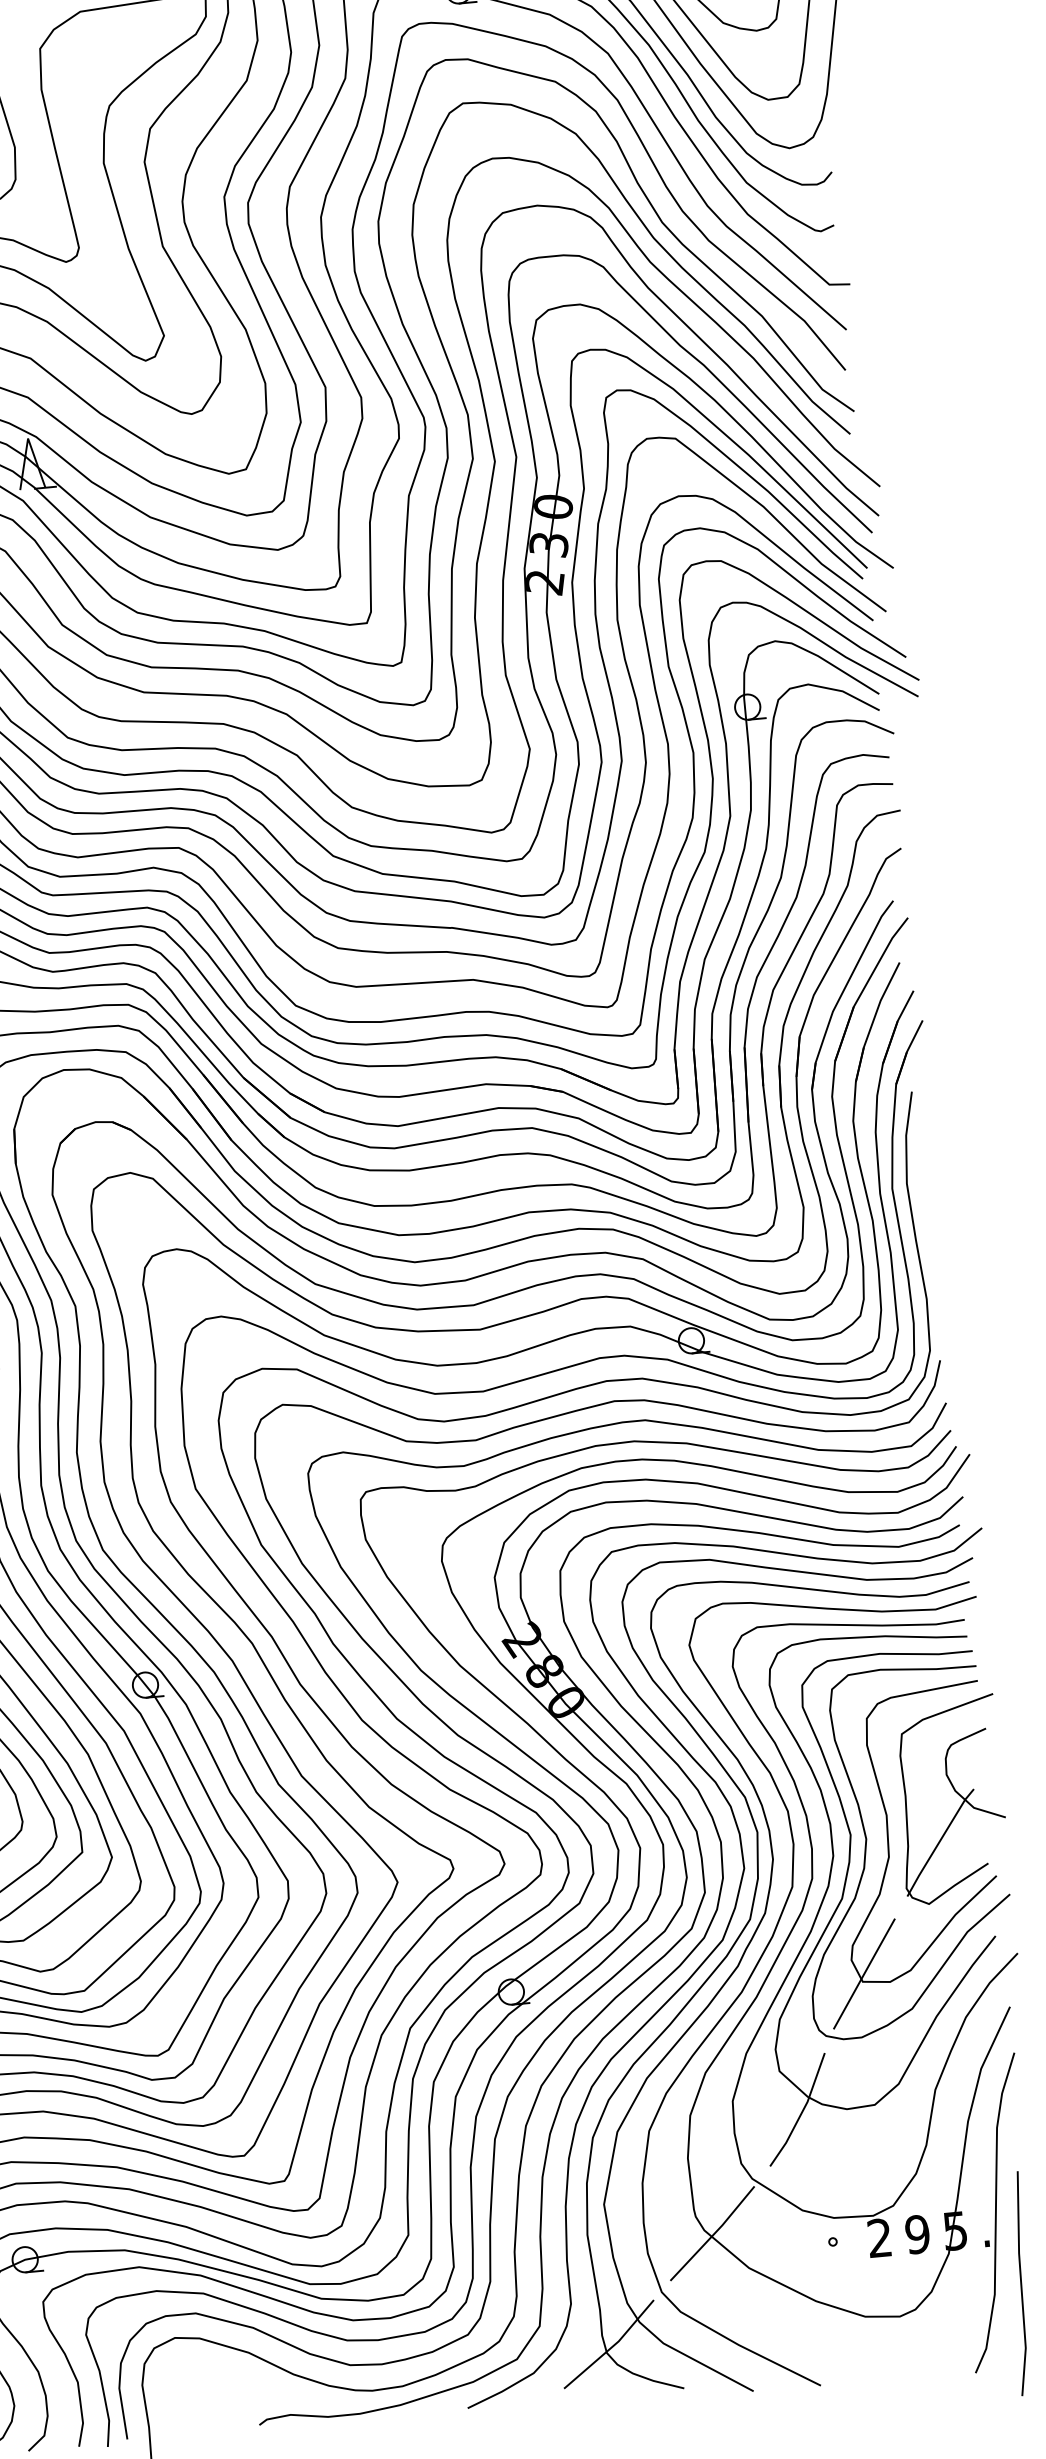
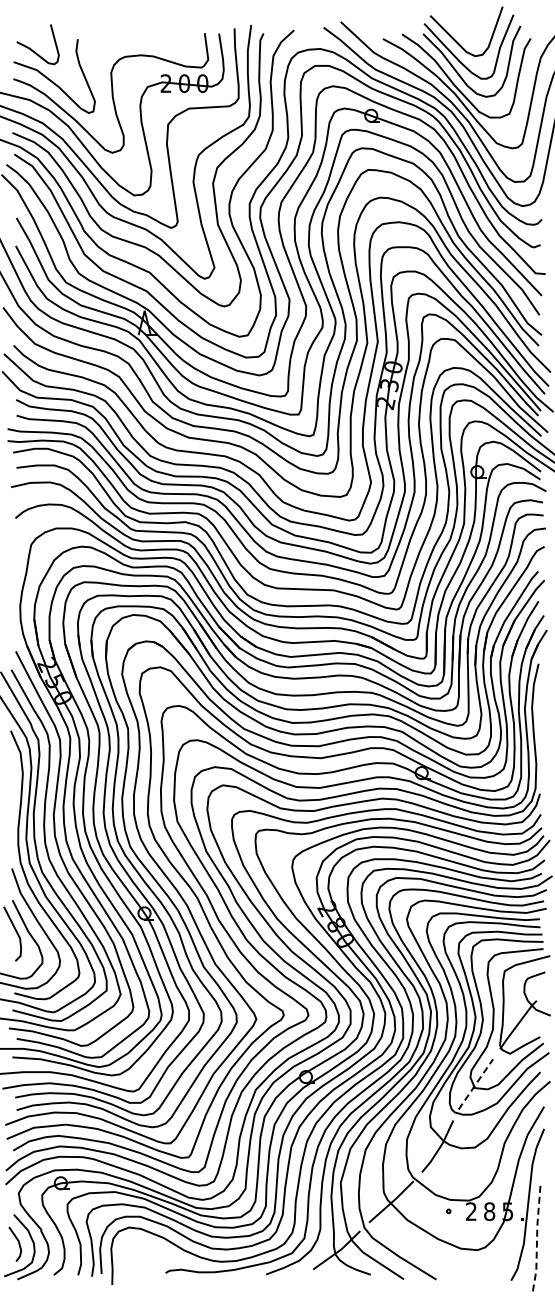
line: (865, 1972) -> (476, 1083), solid -> dashed
text: (917, 2234) -> (489, 1211), 9 -> 8
line: (1022, 2284) -> (537, 1240), solid -> dashed

